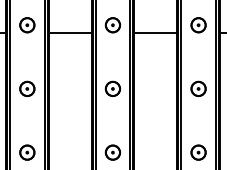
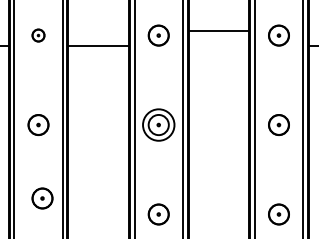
part: (27, 25) -> (38, 35), size x0.6
line: (155, 33) -> (218, 31), moved
circle: (112, 88) -> (158, 124), size x1.6
part: (27, 152) -> (42, 198), moved

